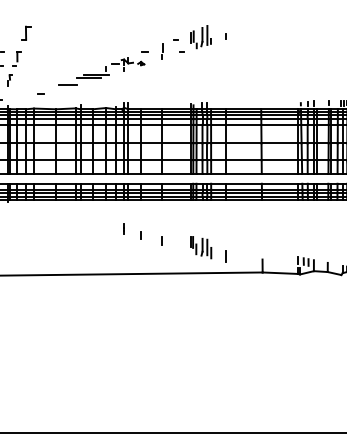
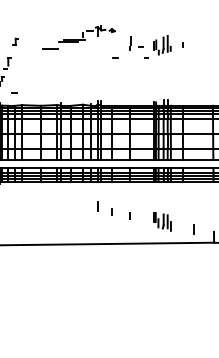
part: (26, 32) -> (15, 41), size x0.6
line: (162, 51) -> (130, 43), moved
part: (101, 71) -> (78, 37), moved
line: (40, 93) -> (14, 92), moved
line: (225, 256) -> (193, 229), moved

